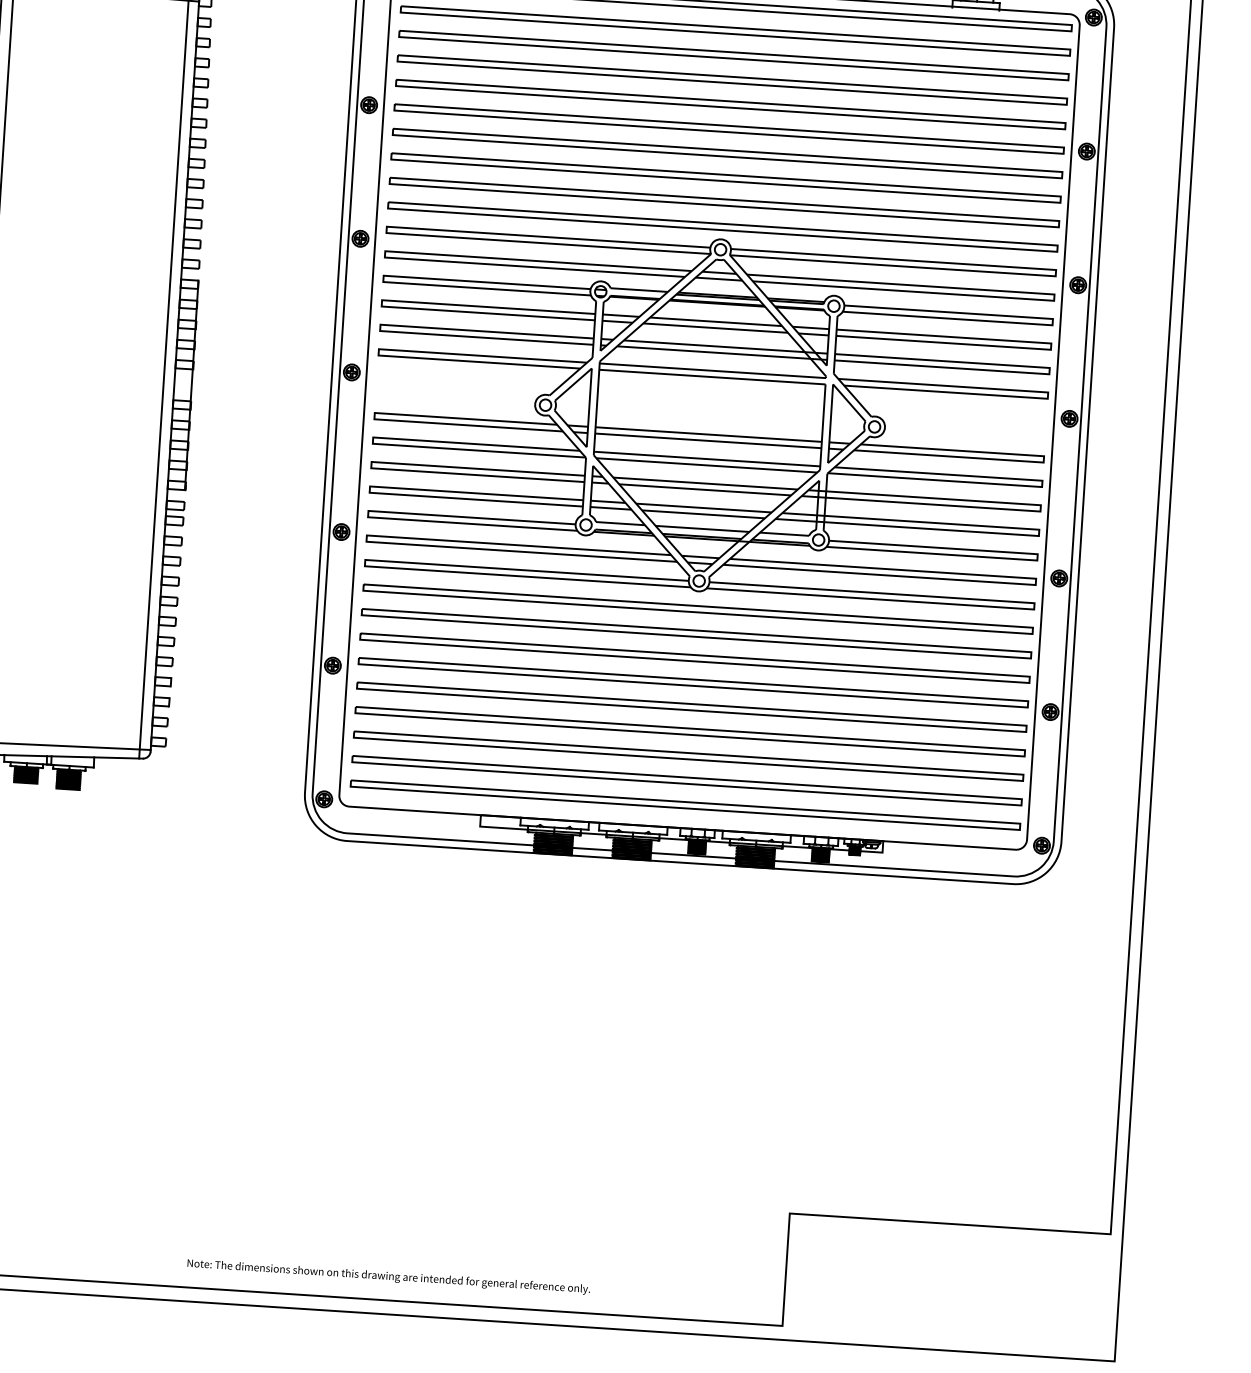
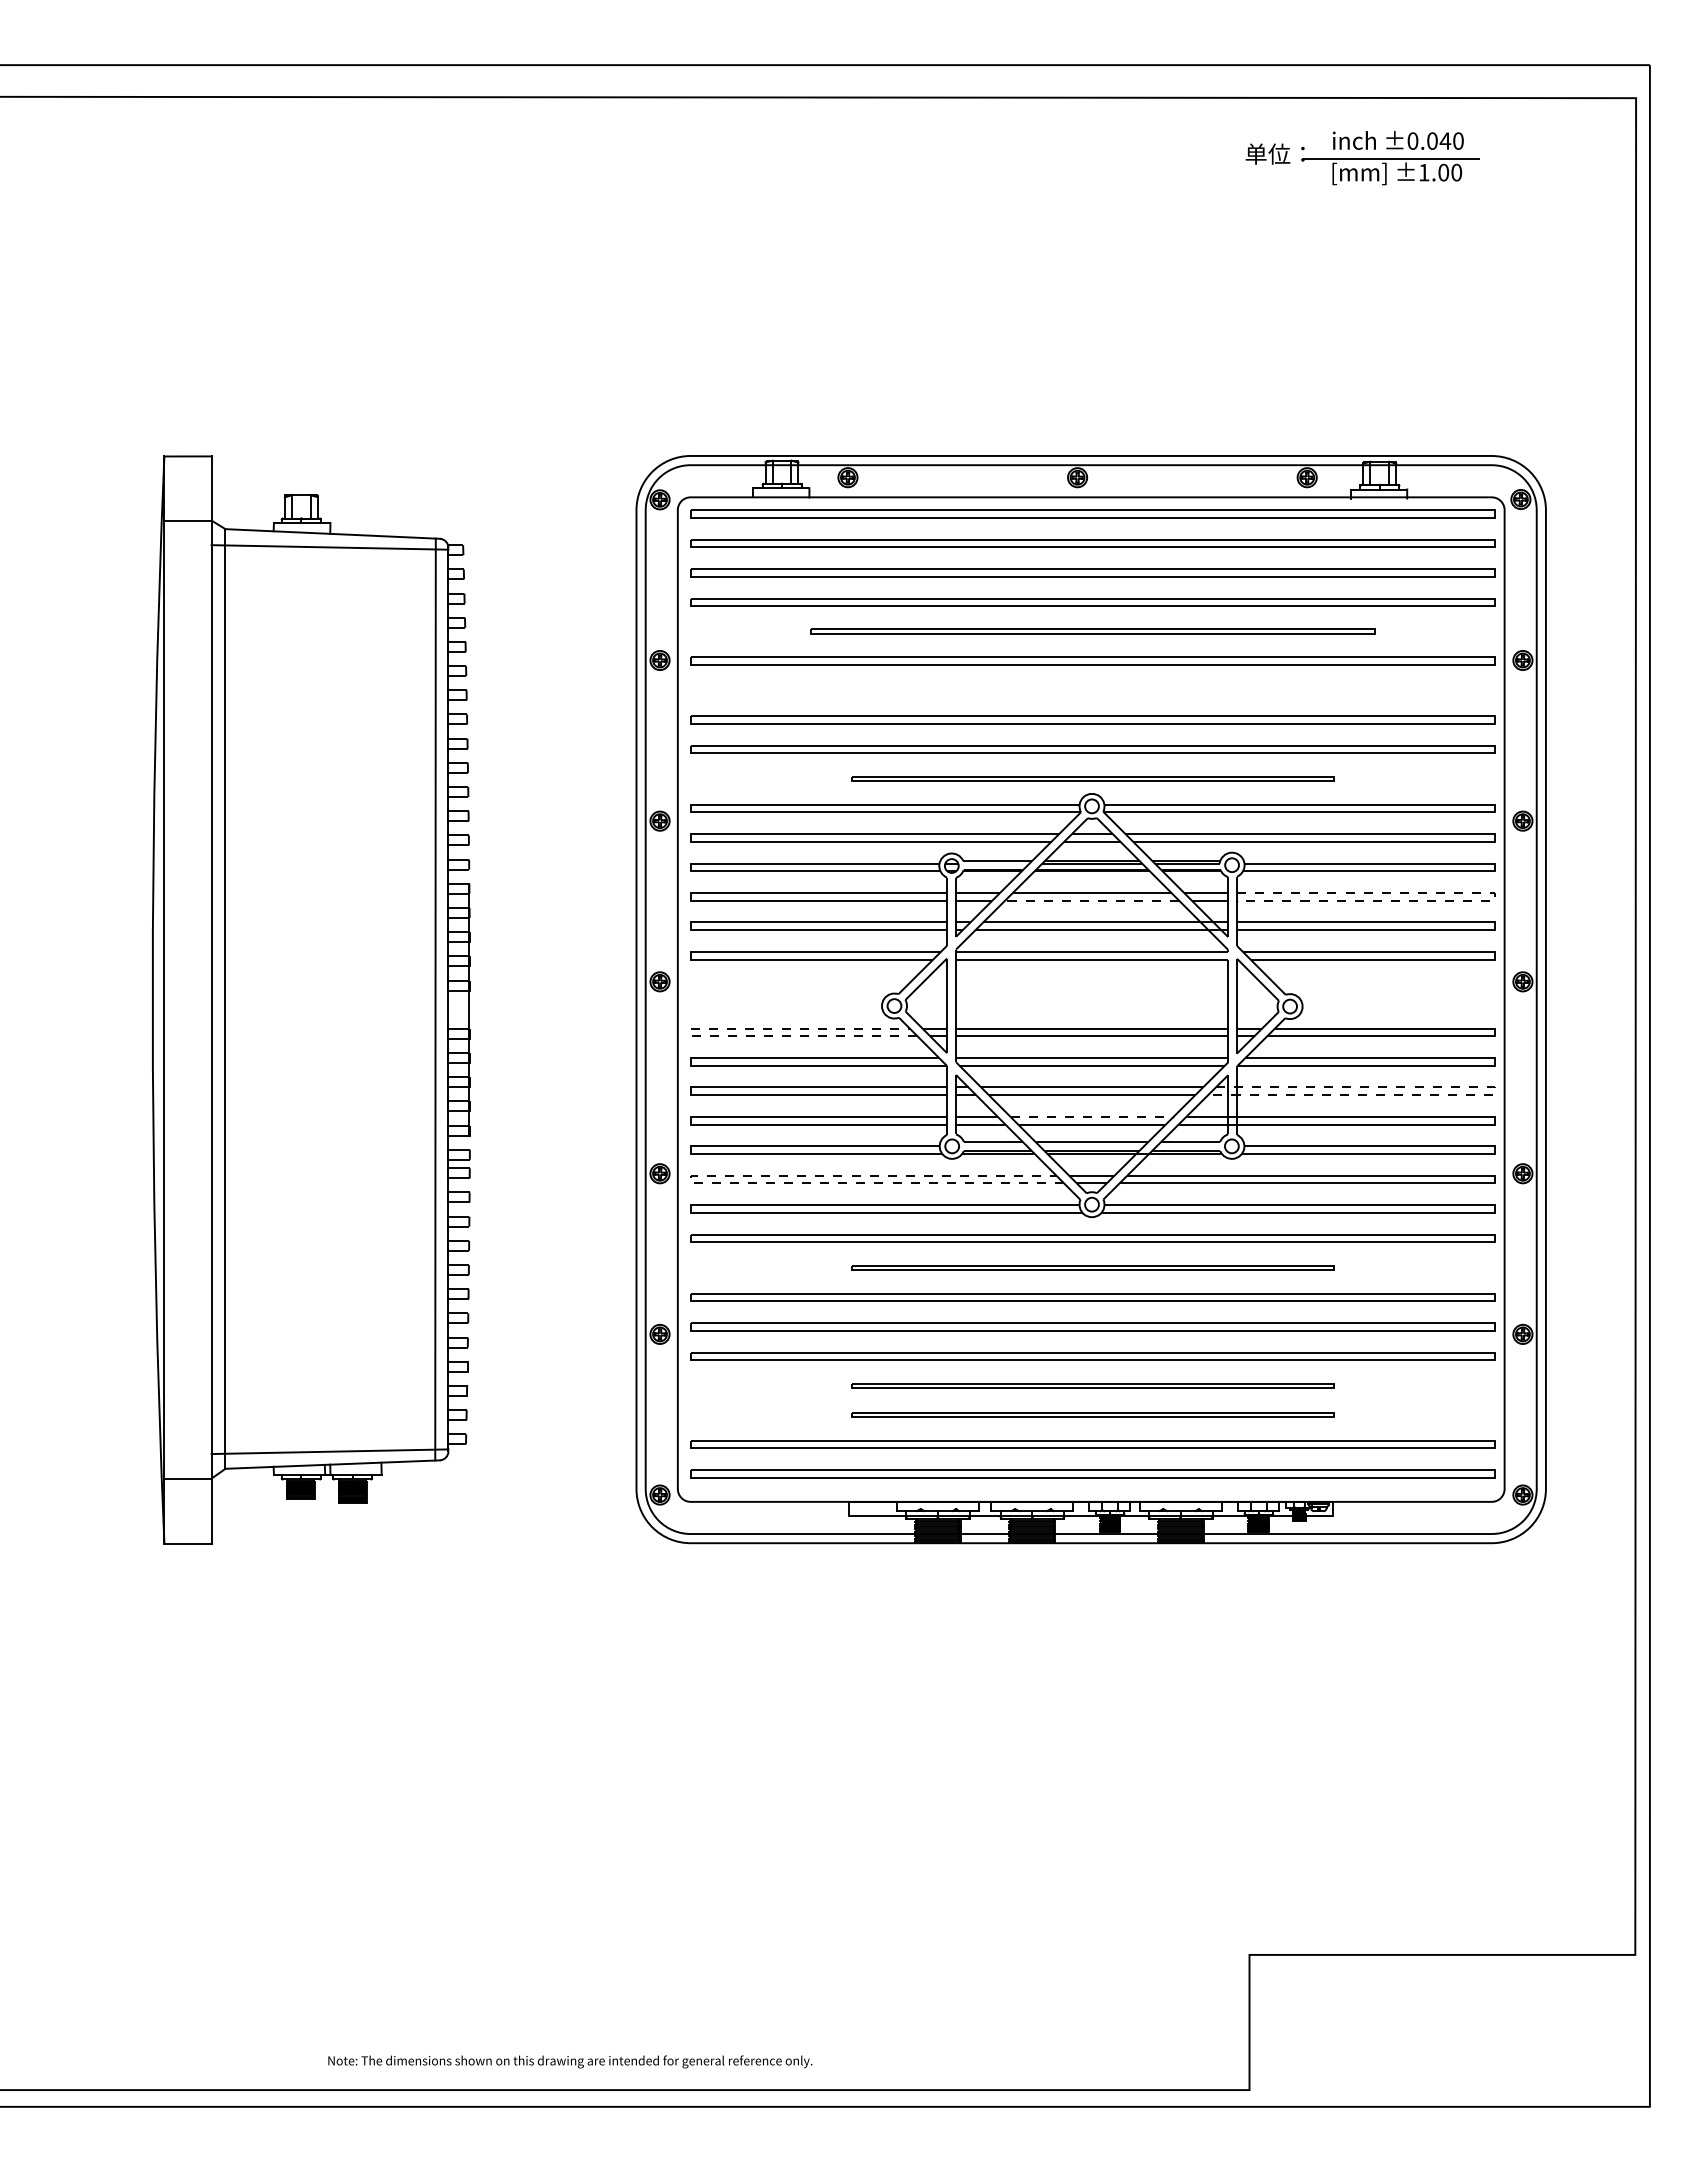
part: (730, 104) -> (1092, 631), size x0.7
part: (727, 153) -> (1092, 690), removed
part: (722, 226) -> (1092, 778), size x0.6
line: (715, 328) -> (1092, 900), solid -> dashed
line: (1051, 346) -> (1495, 896), solid -> dashed
line: (374, 418) -> (690, 1035), solid -> dashed
line: (704, 507) -> (1092, 1116), solid -> dashed
line: (1040, 511) -> (1495, 1095), solid -> dashed
line: (366, 541) -> (690, 1183), solid -> dashed
part: (696, 633) -> (1092, 1267), size x0.6
part: (689, 731) -> (1092, 1385), size x0.6
part: (688, 755) -> (1092, 1414), size x0.6
text: (388, 1276) -> (570, 2061), moved

